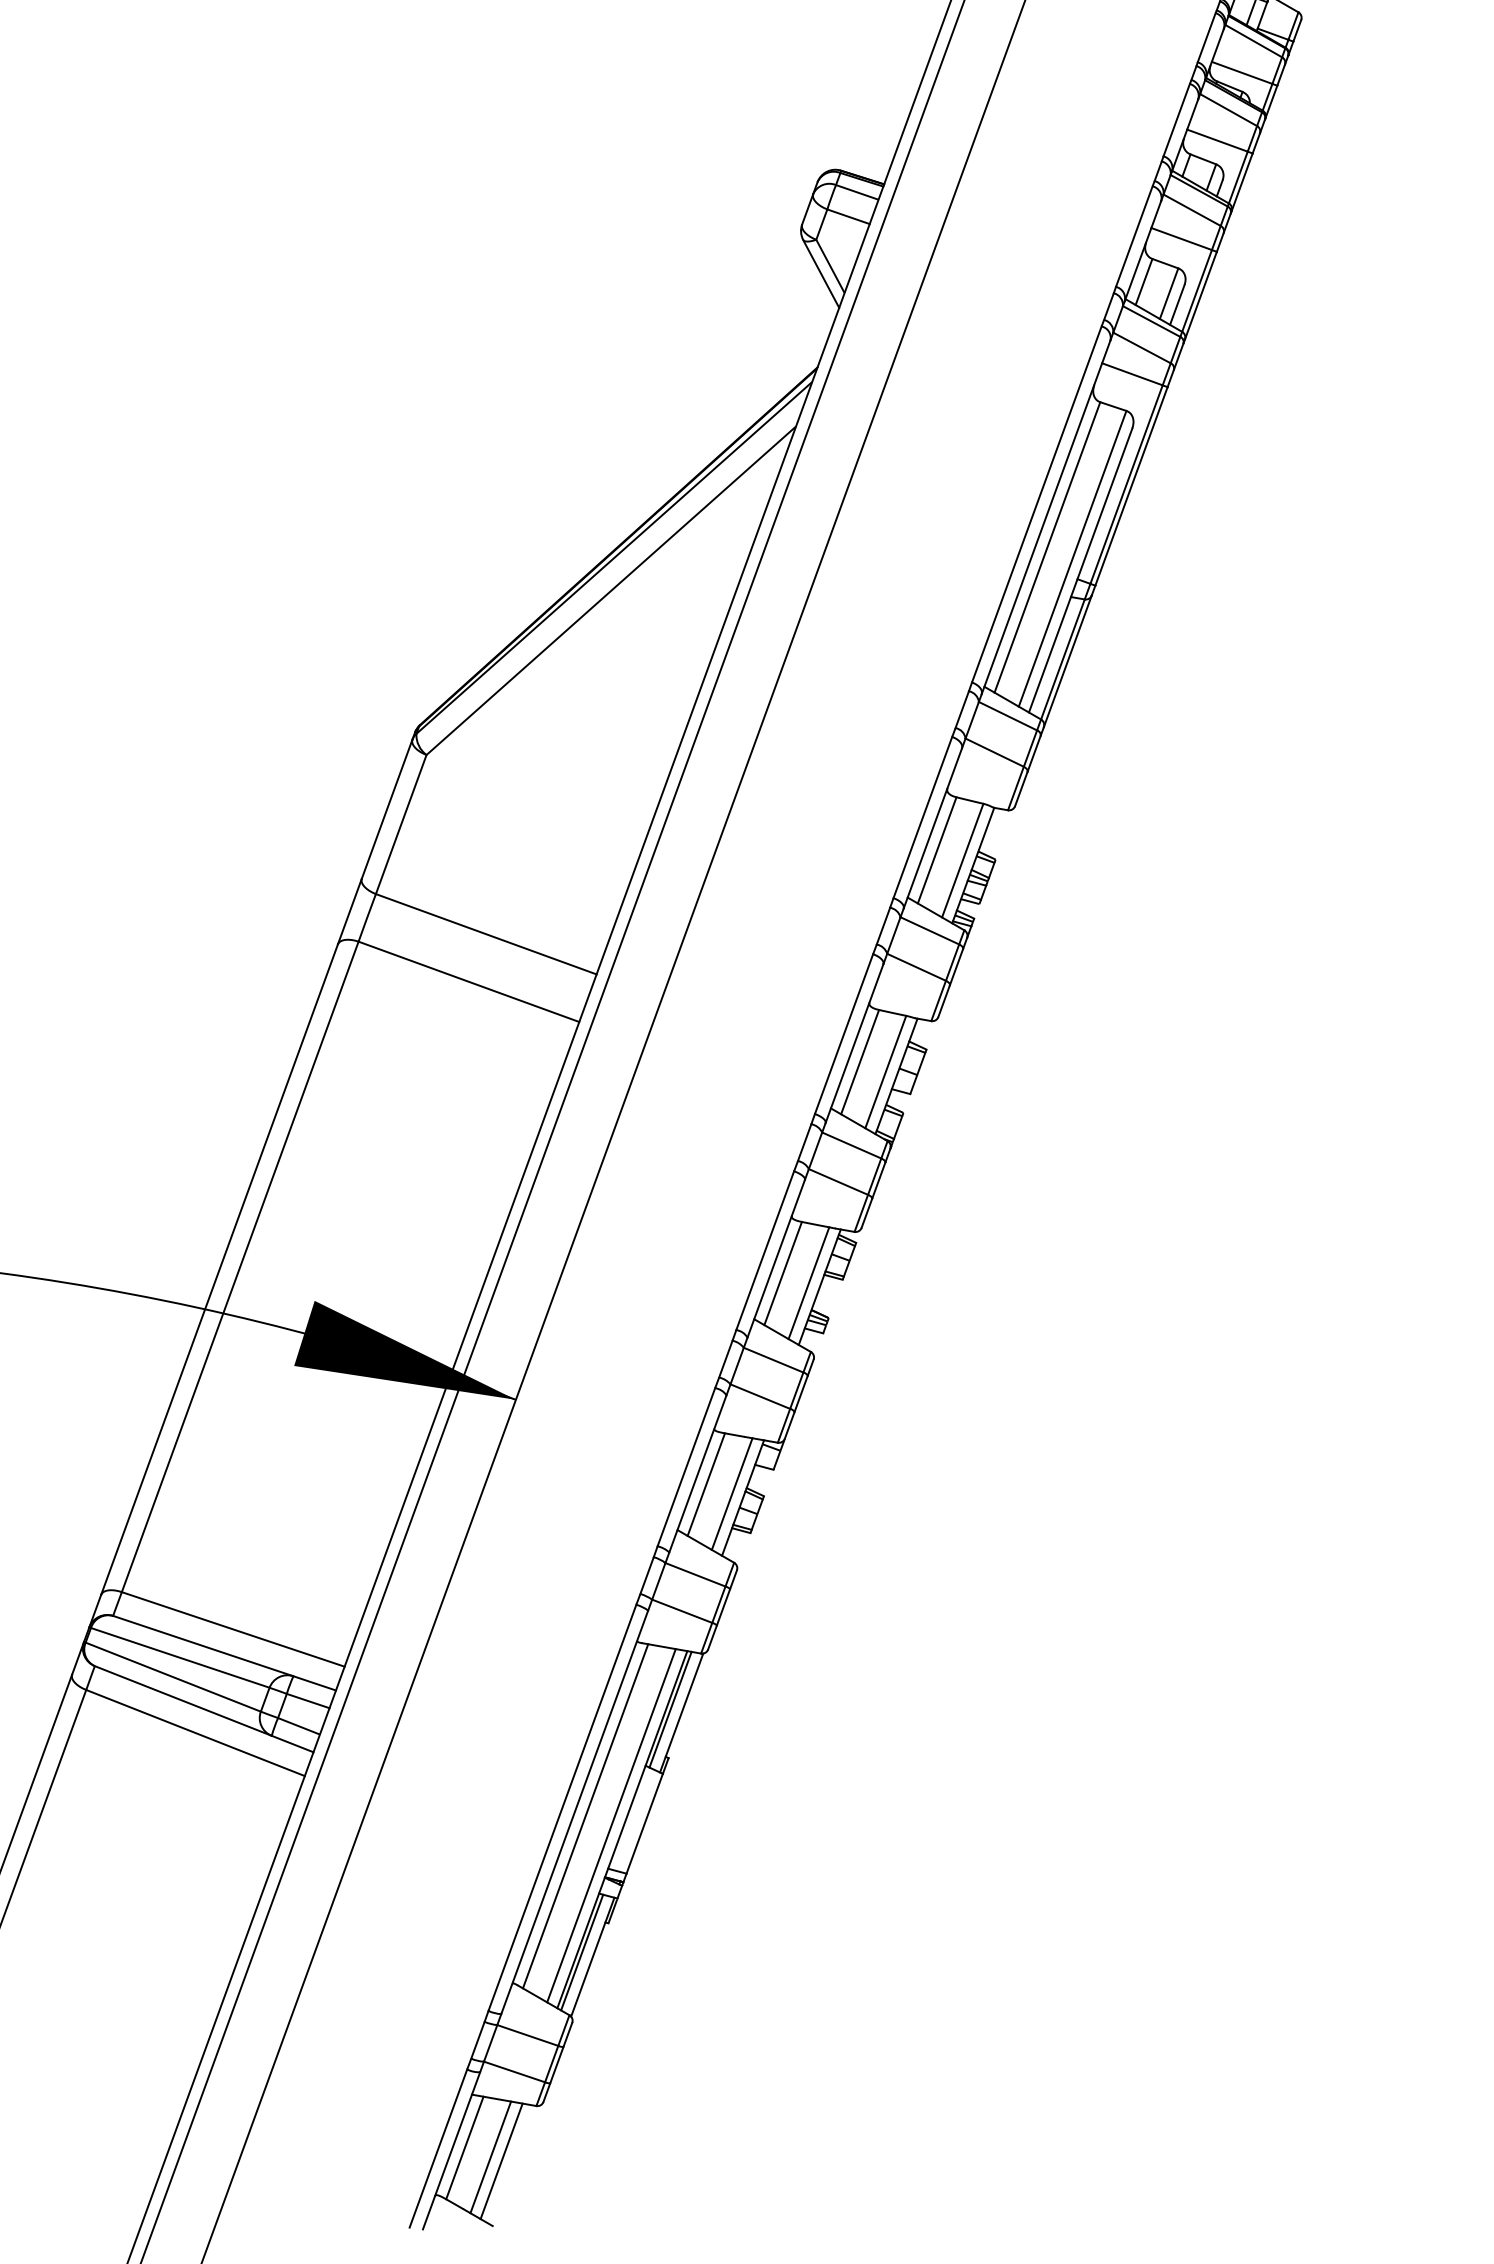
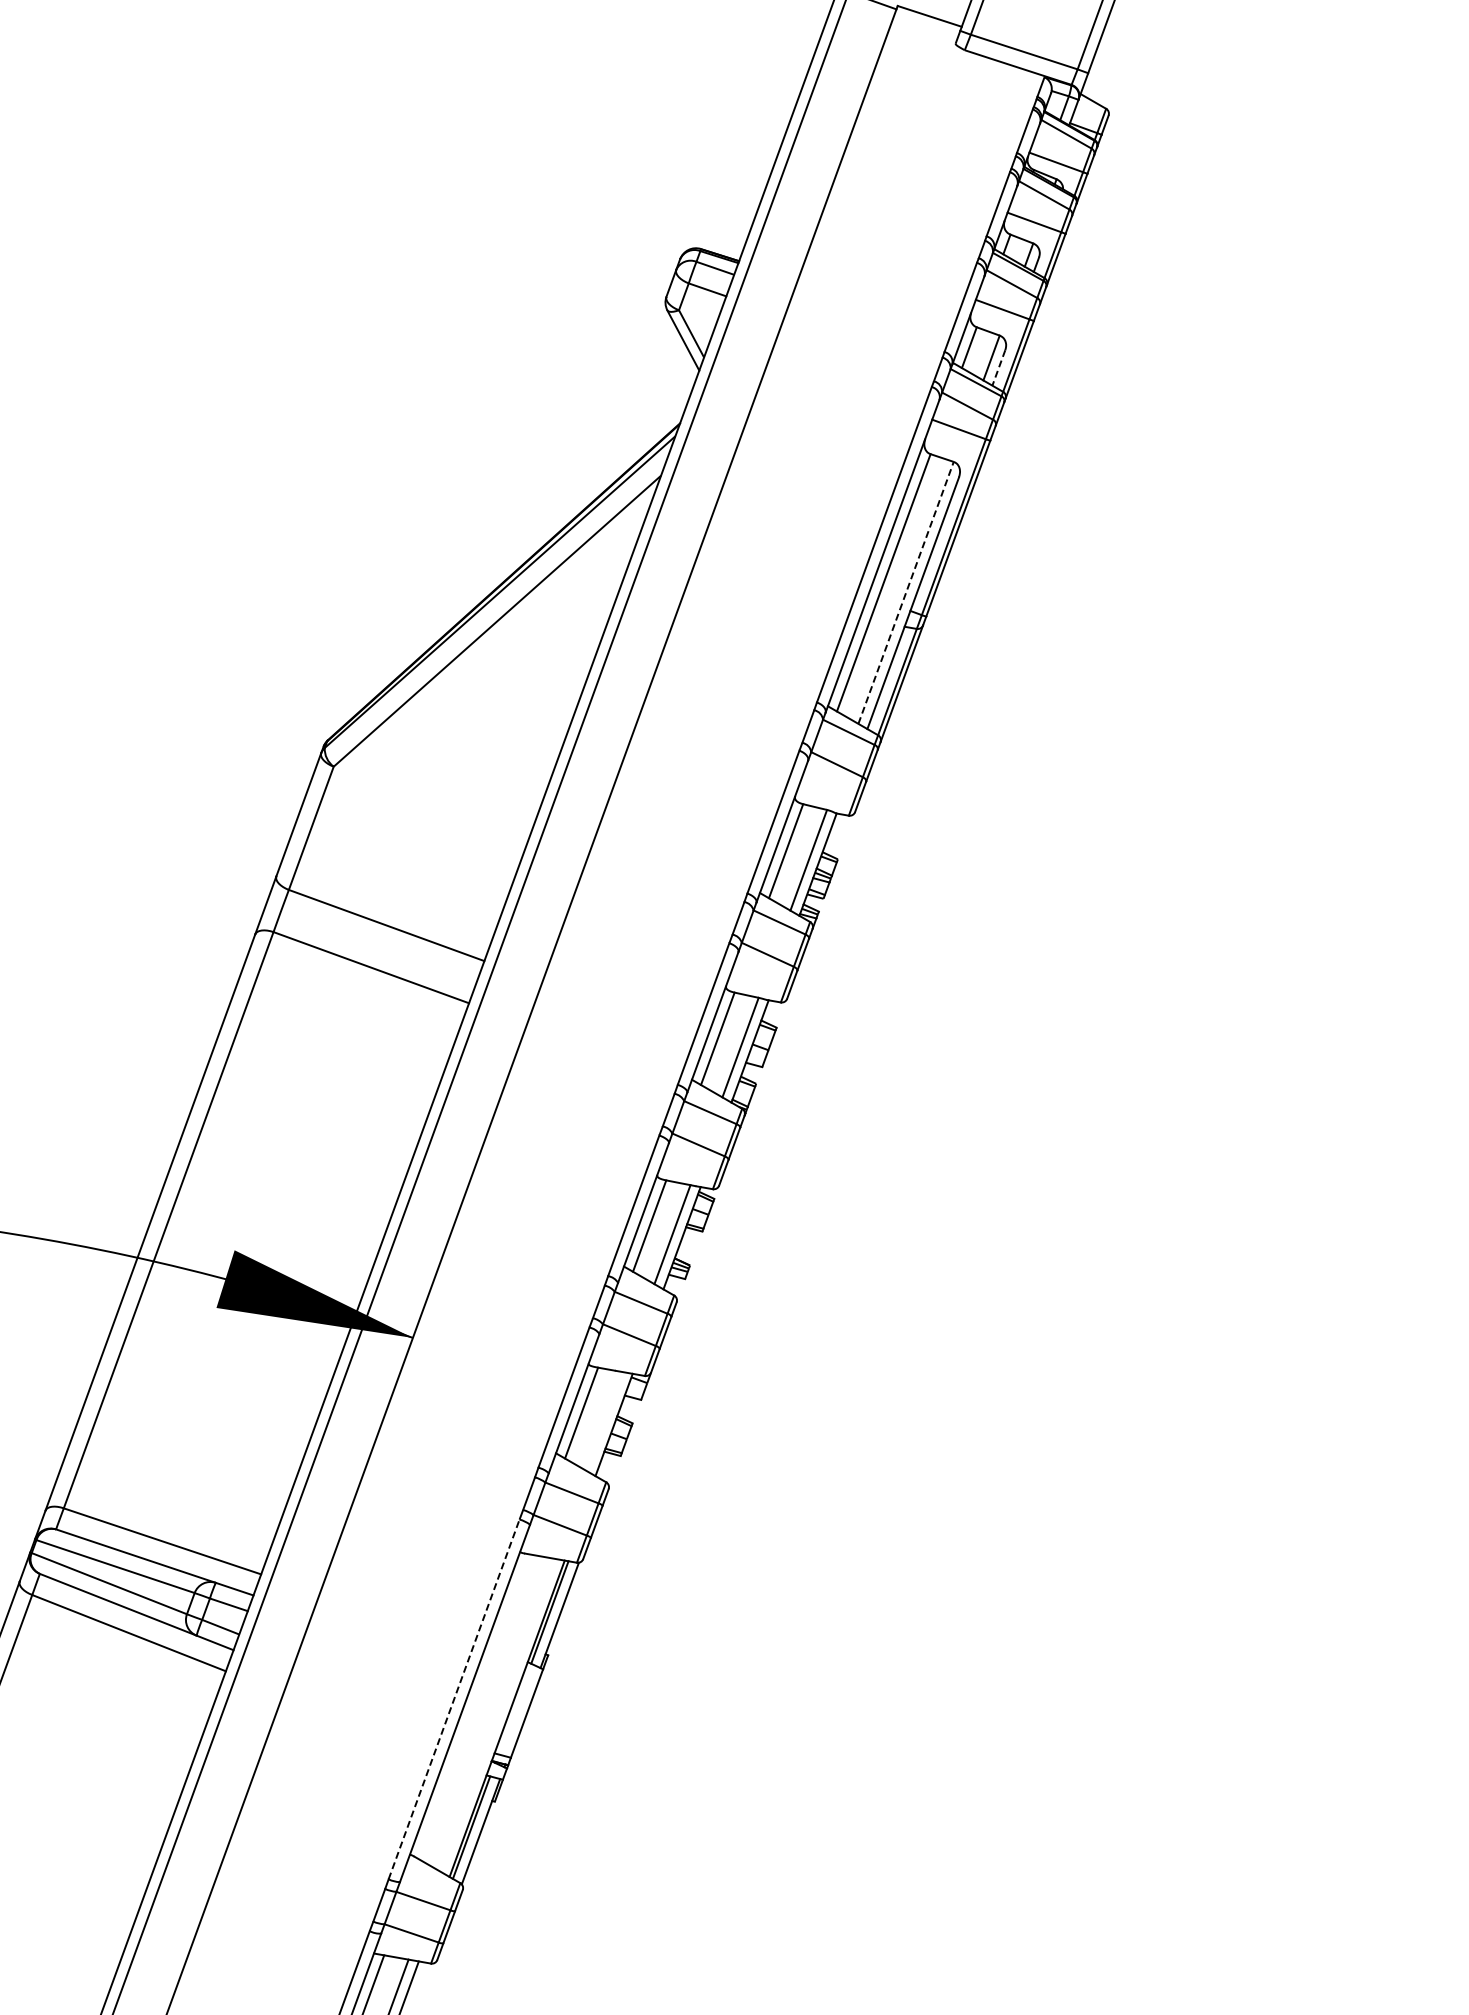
line: (1176, 304) -> (998, 367), solid -> dashed
line: (1073, 558) -> (906, 592), solid -> dashed
line: (732, 1494) -> (604, 1421), removed
line: (562, 1806) -> (454, 1698), solid -> dashed
line: (585, 1815) -> (474, 1706), removed
line: (611, 1824) -> (497, 1714), removed

